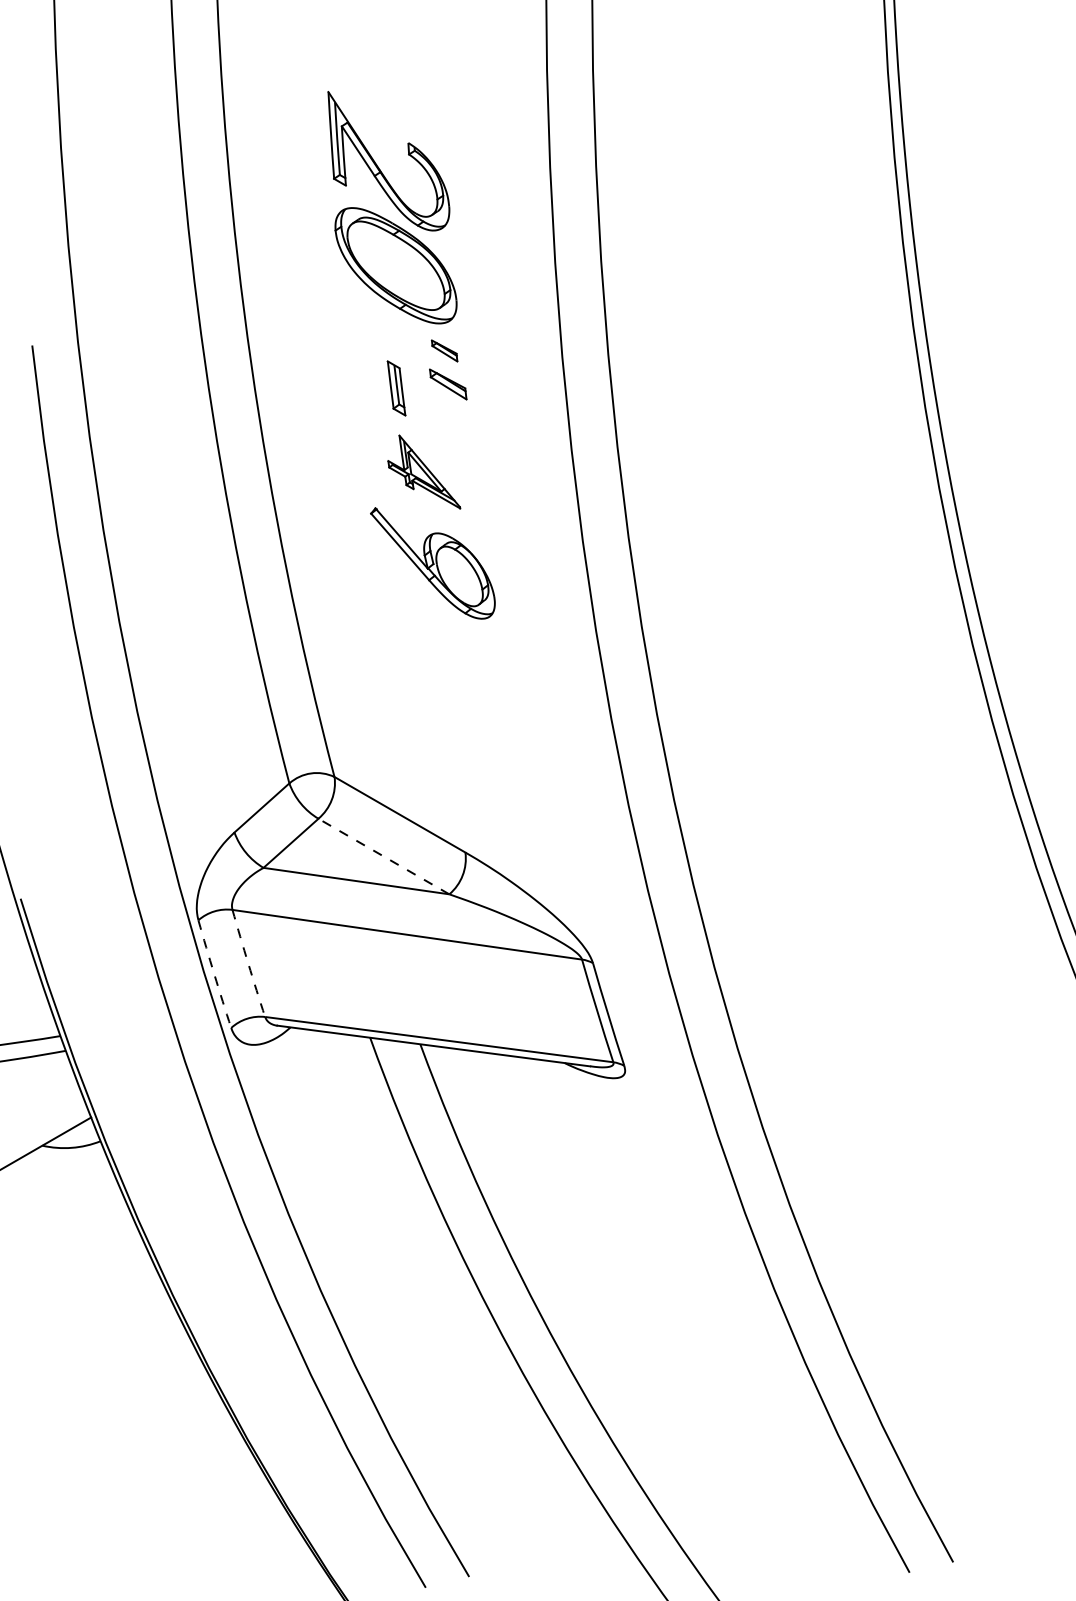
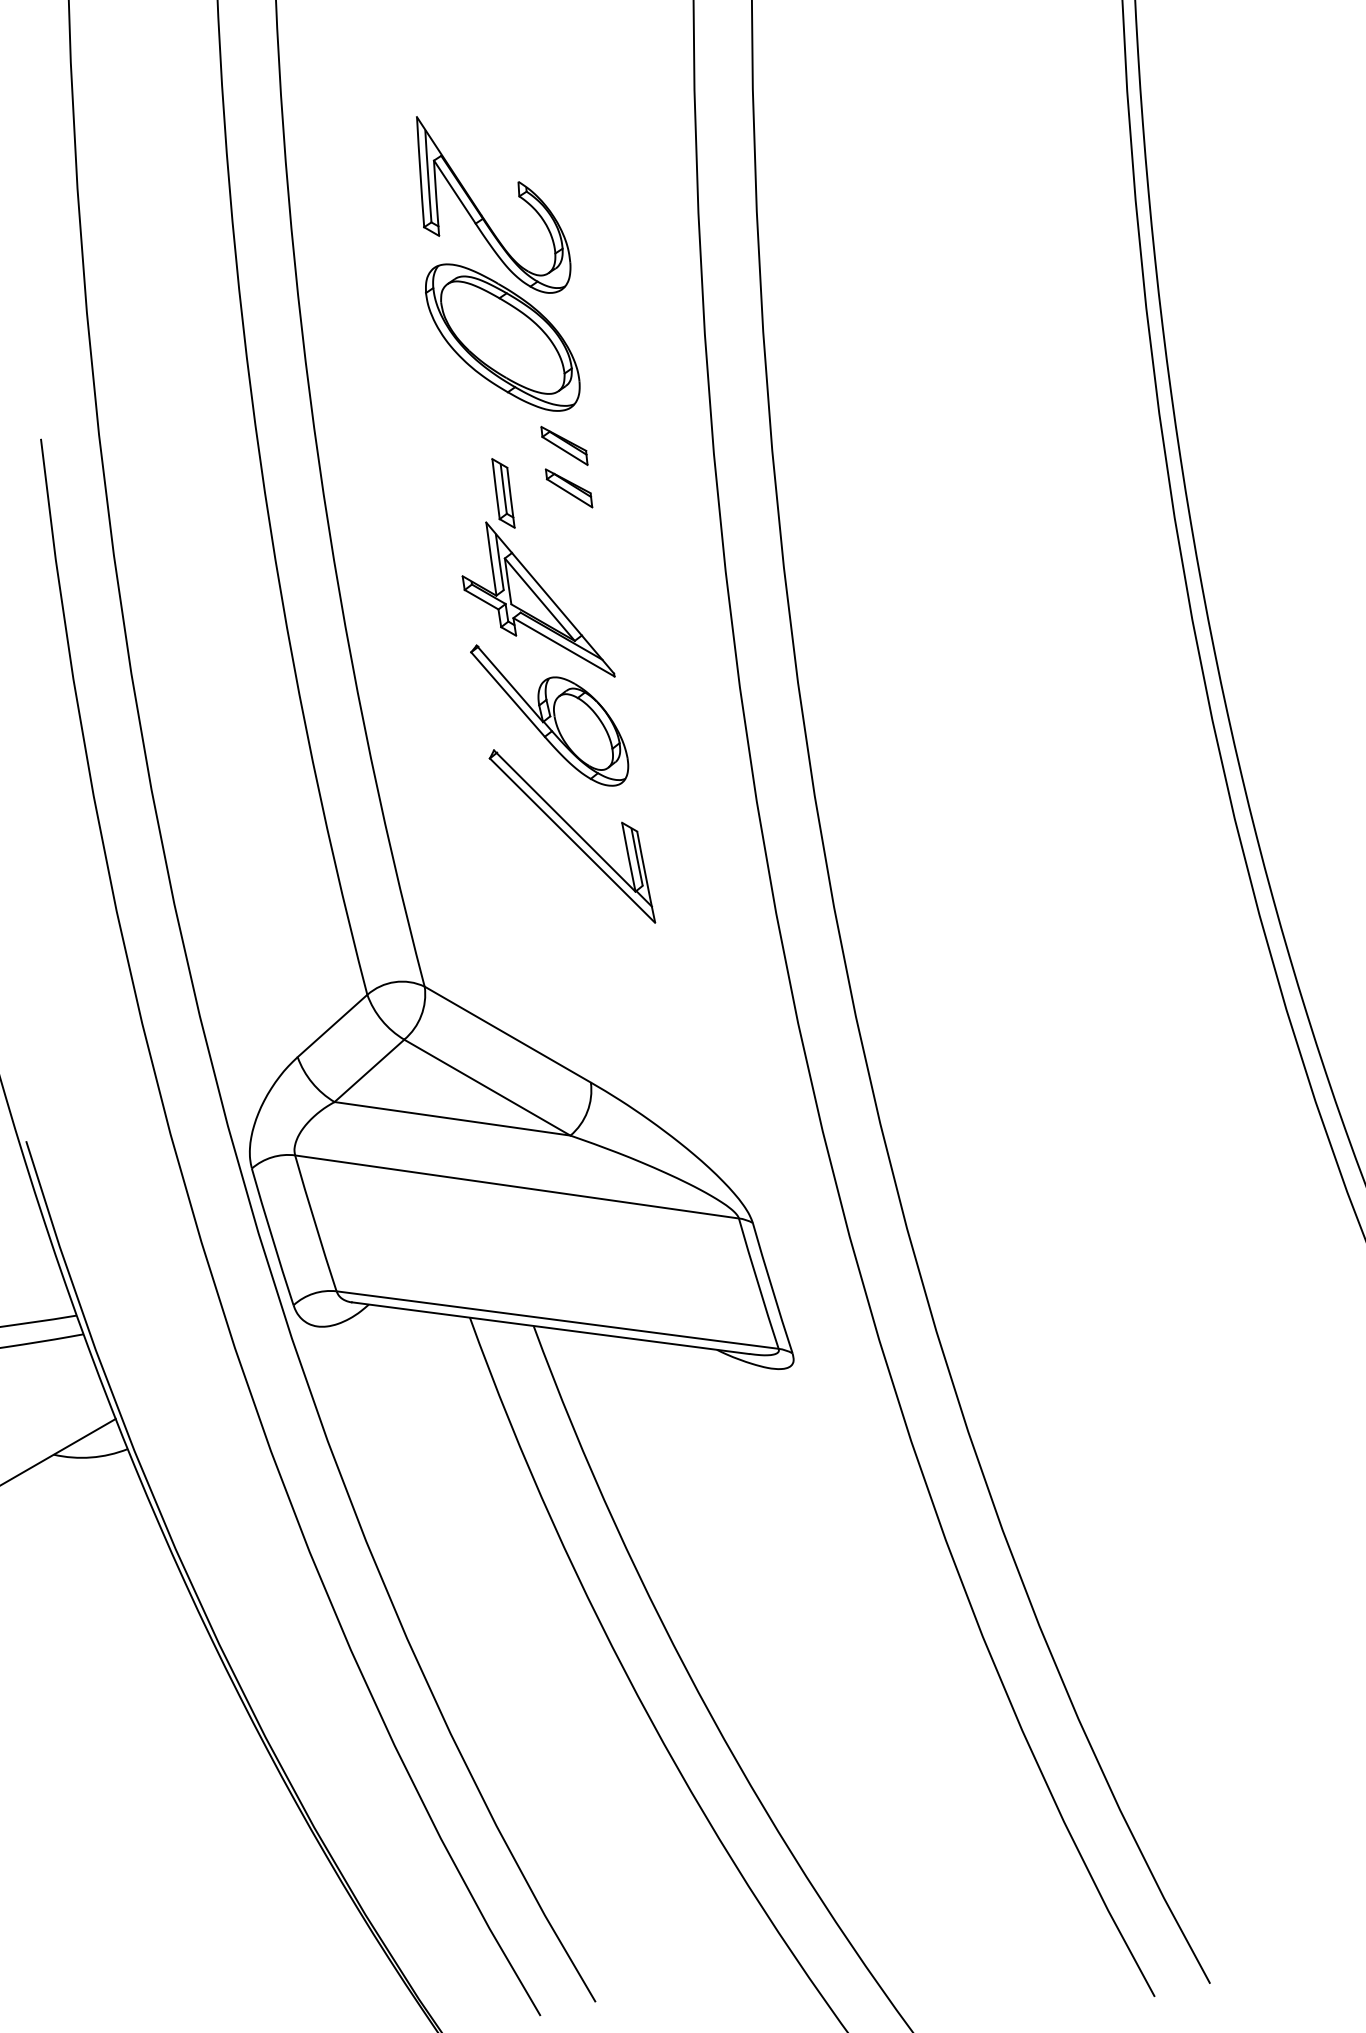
part: (444, 350) -> (564, 445), size x1.43
part: (424, 472) -> (538, 599), size x1.67
part: (450, 658) -> (572, 836), added
line: (384, 856) -> (487, 1087), dashed -> solid
arc: (248, 963) -> (315, 1223), dashed -> solid
arc: (214, 974) -> (272, 1237), dashed -> solid

